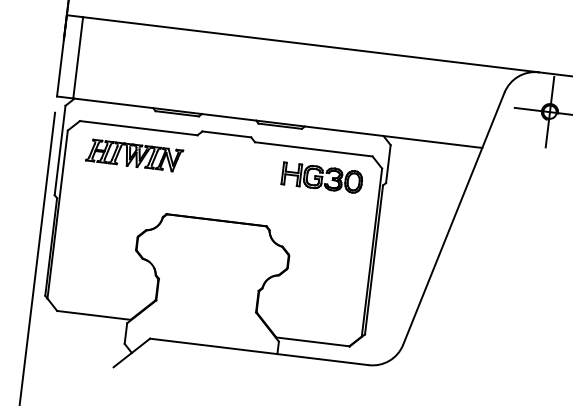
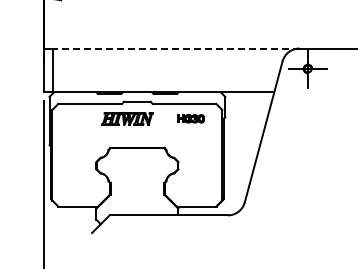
line: (309, 44) -> (175, 48), solid -> dashed
part: (134, 154) -> (127, 118), moved
part: (323, 177) -> (191, 118), size x0.6

